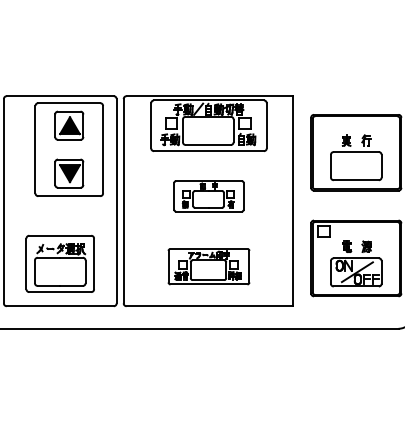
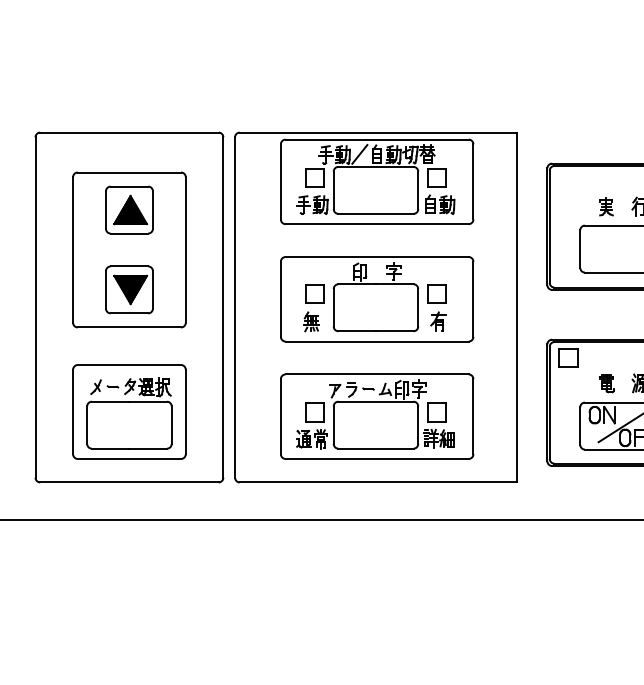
part: (68, 149) -> (128, 249), moved
part: (208, 196) -> (376, 299), size x1.67
part: (208, 266) -> (376, 416), size x1.43

